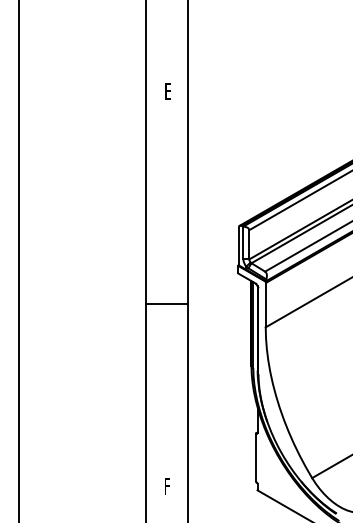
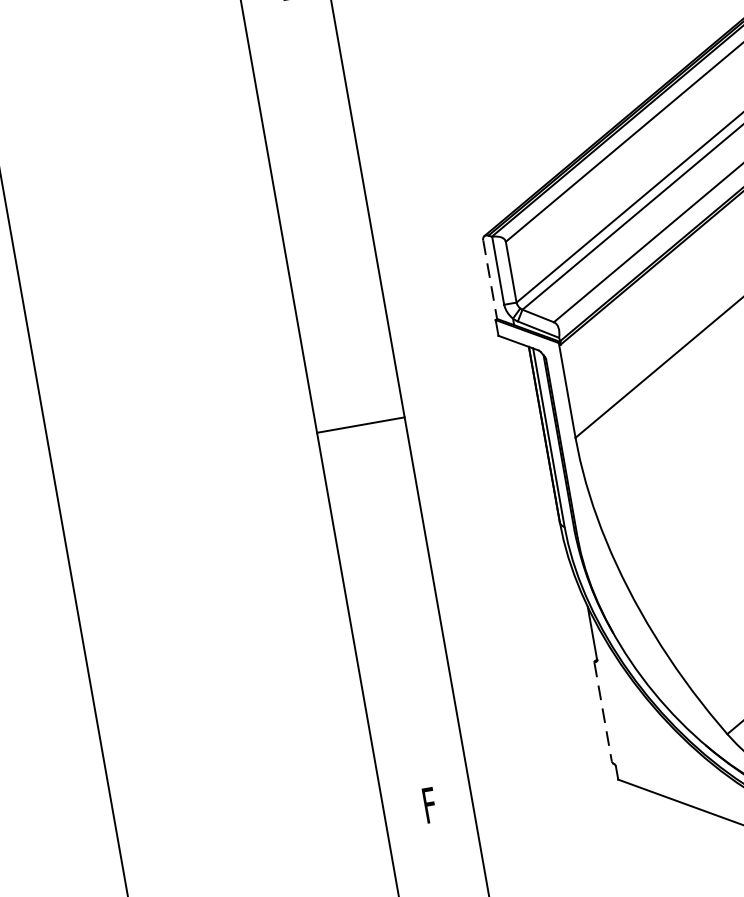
line: (238, 246) -> (489, 279), solid -> dashed
line: (256, 457) -> (604, 711), solid -> dashed

